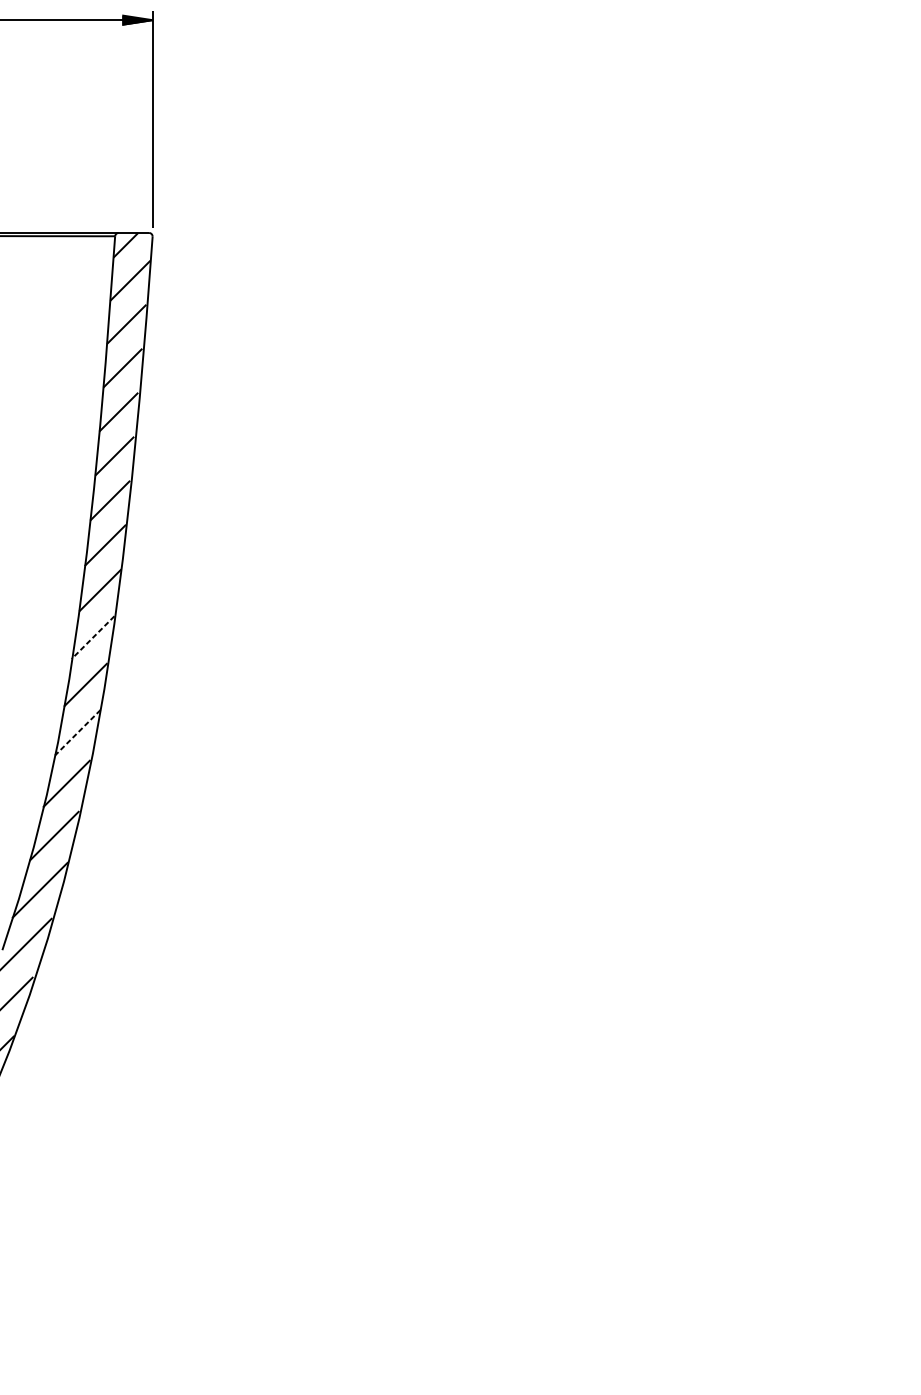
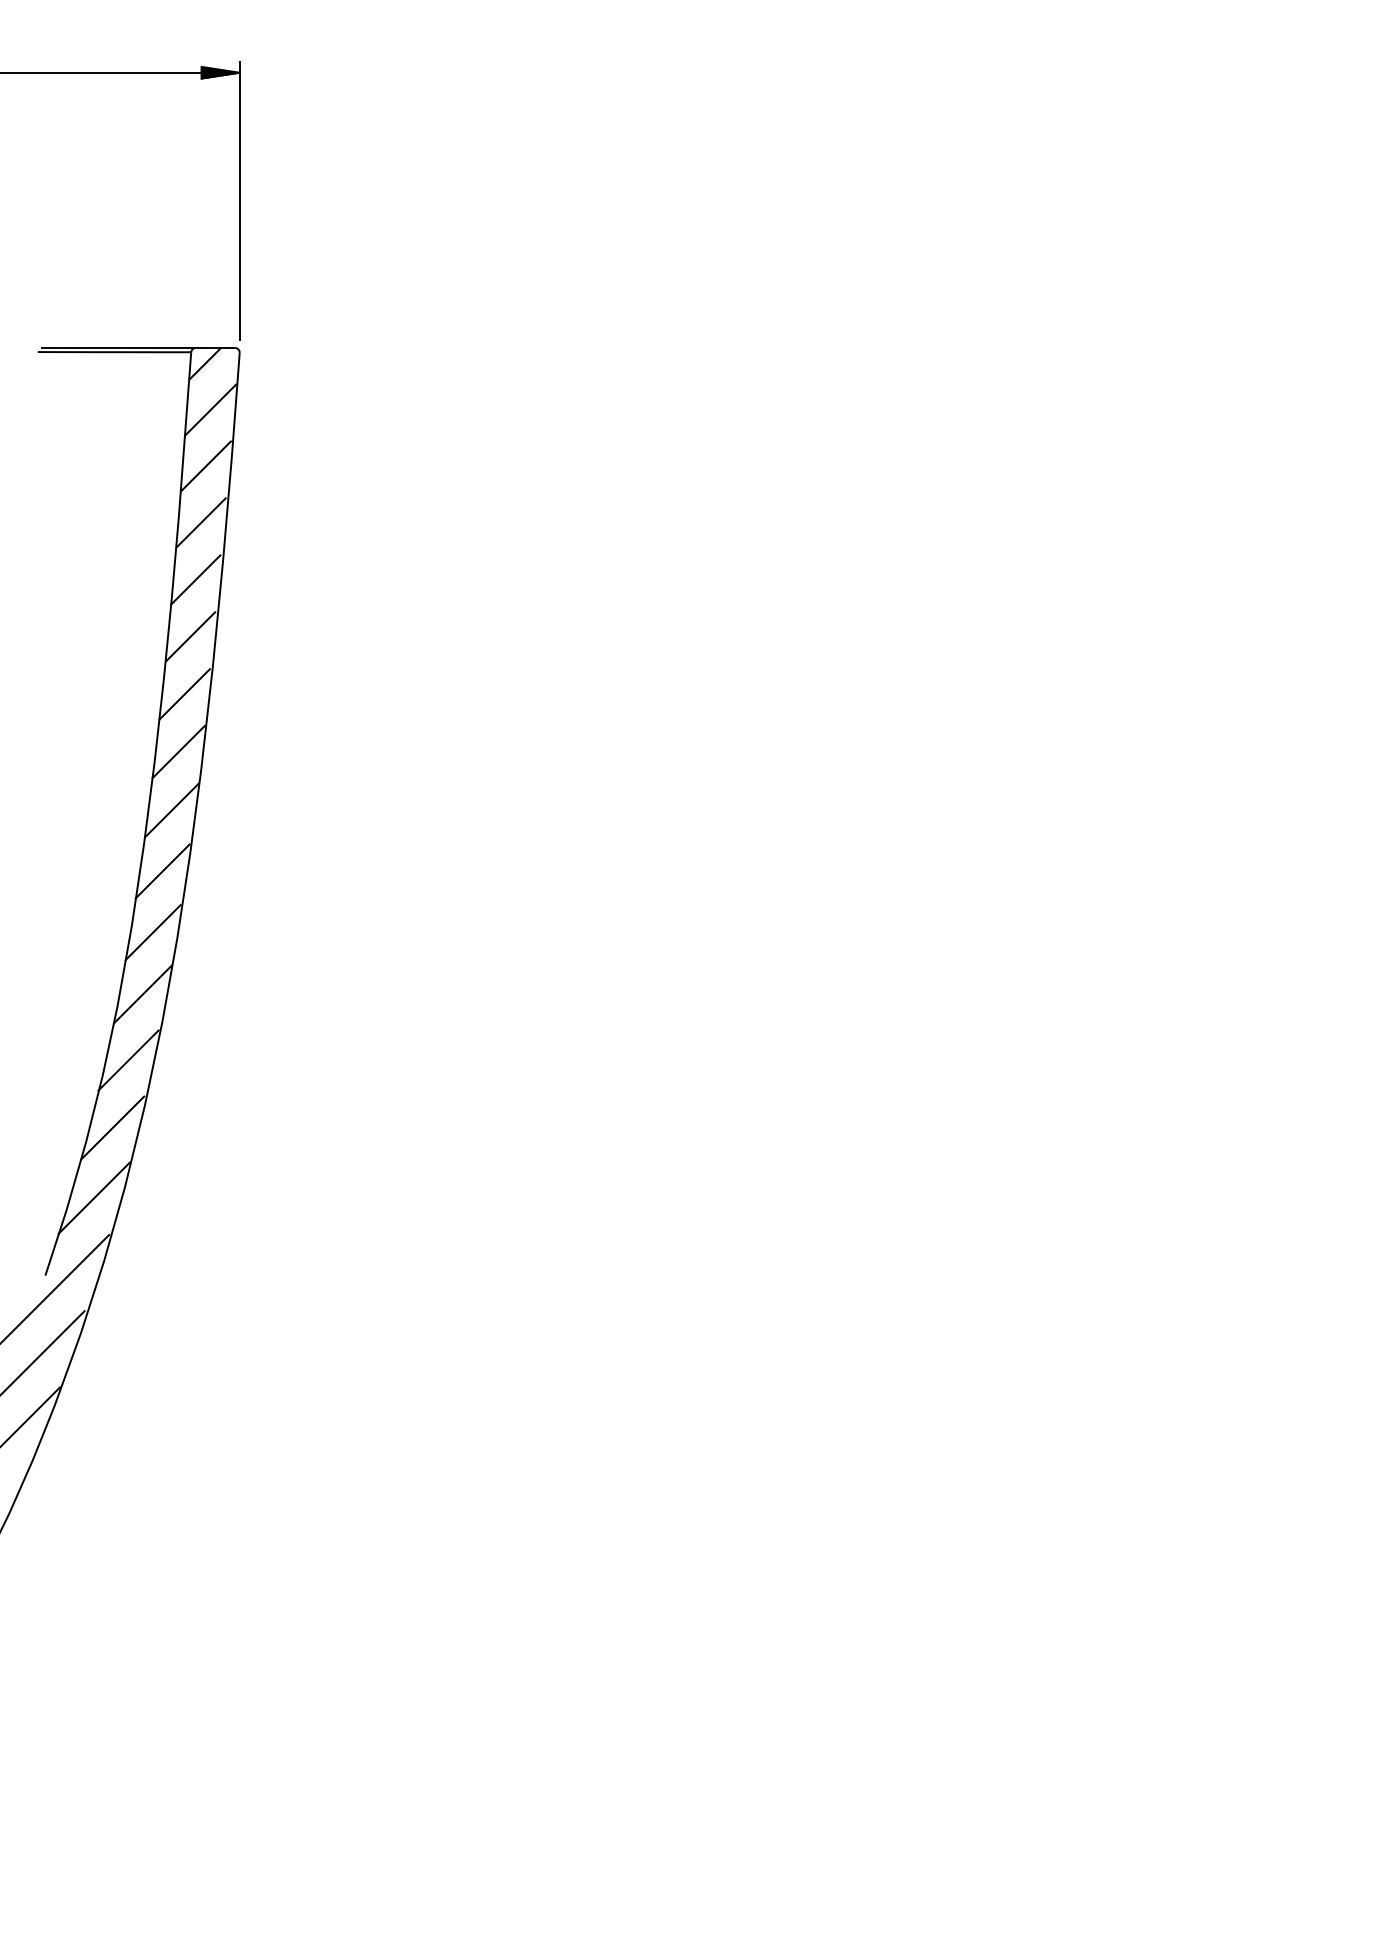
line: (92, 637) -> (162, 871), dashed -> solid
line: (77, 732) -> (142, 994), dashed -> solid

